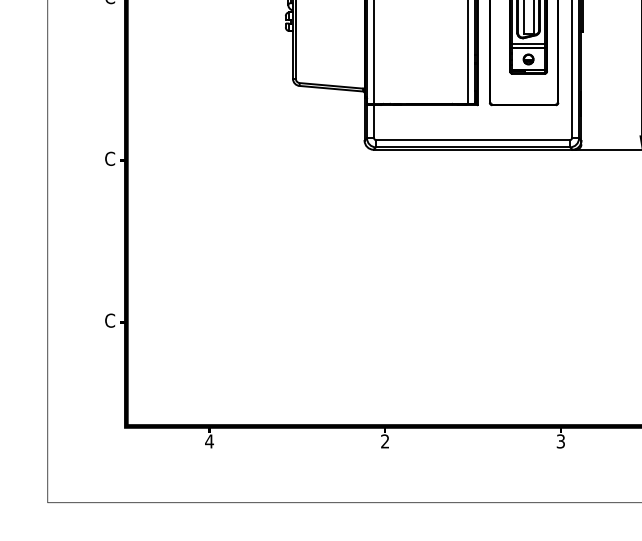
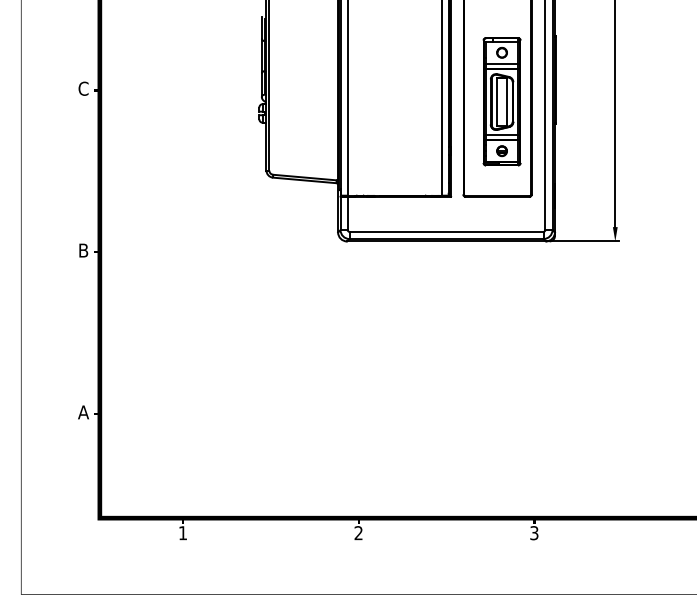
text: (110, 158) -> (83, 250), C -> B
text: (110, 320) -> (83, 412), C -> A
text: (209, 441) -> (182, 533), 4 -> 1

